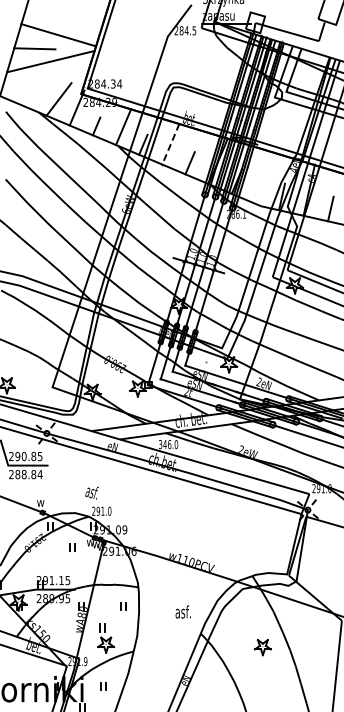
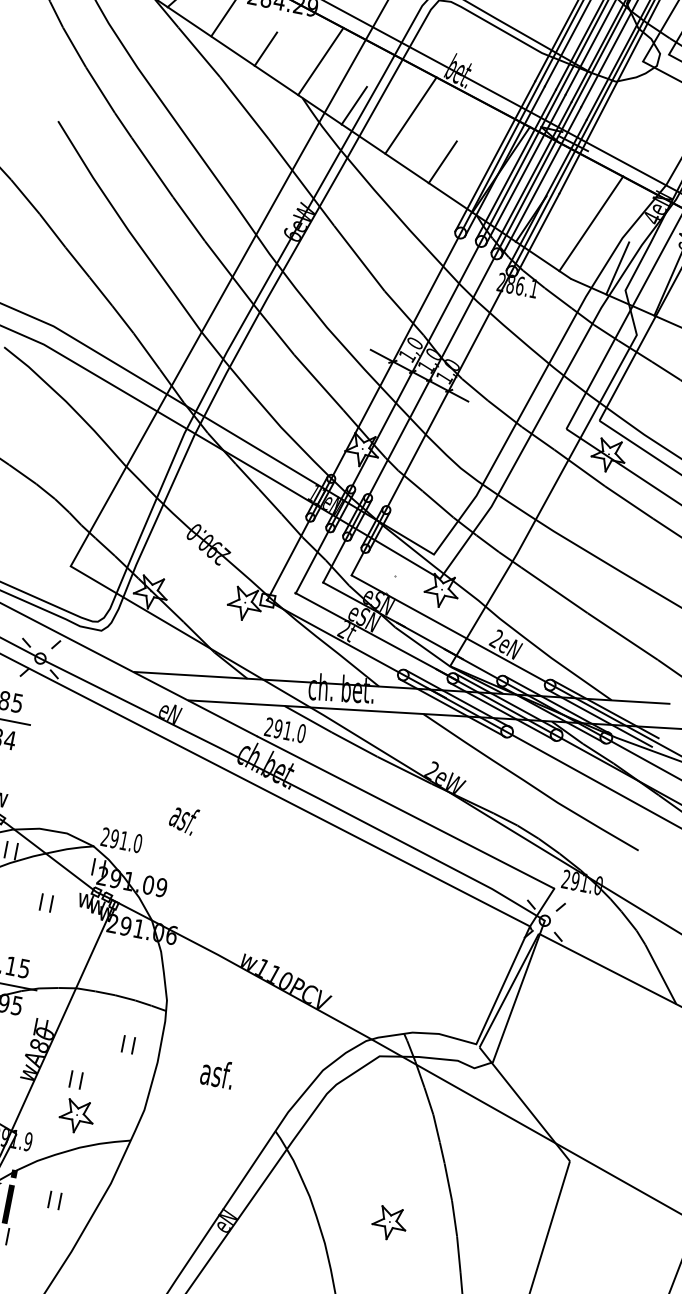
line: (170, 144) -> (410, 115), dashed -> solid
line: (265, 178) -> (591, 223), added
text: (165, 444) -> (279, 728), 346.0 -> 291.0
text: (91, 492) -> (182, 818), moved
text: (182, 611) -> (216, 1072), moved
part: (262, 647) -> (388, 1223), moved

